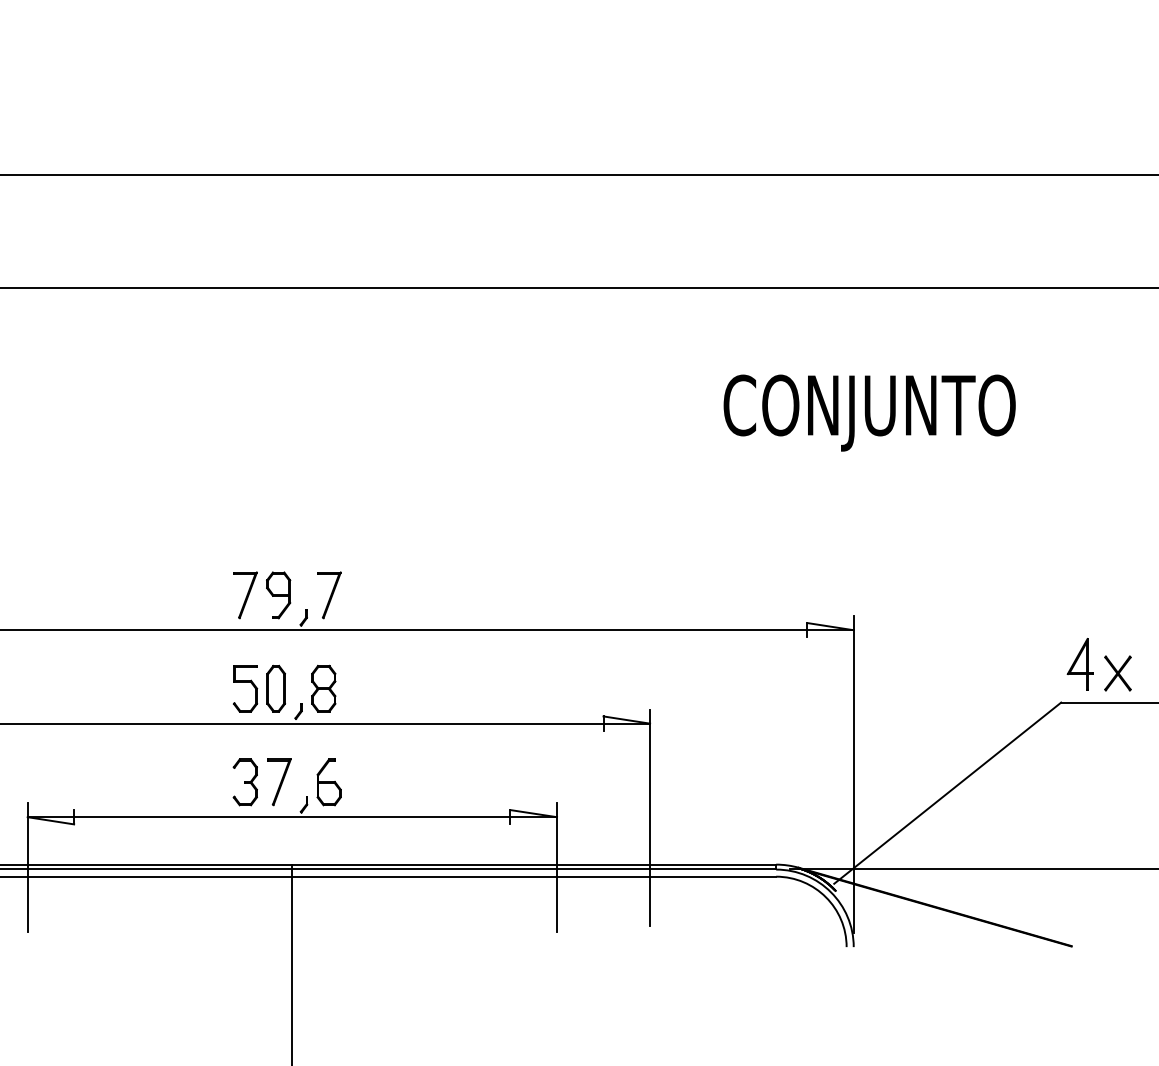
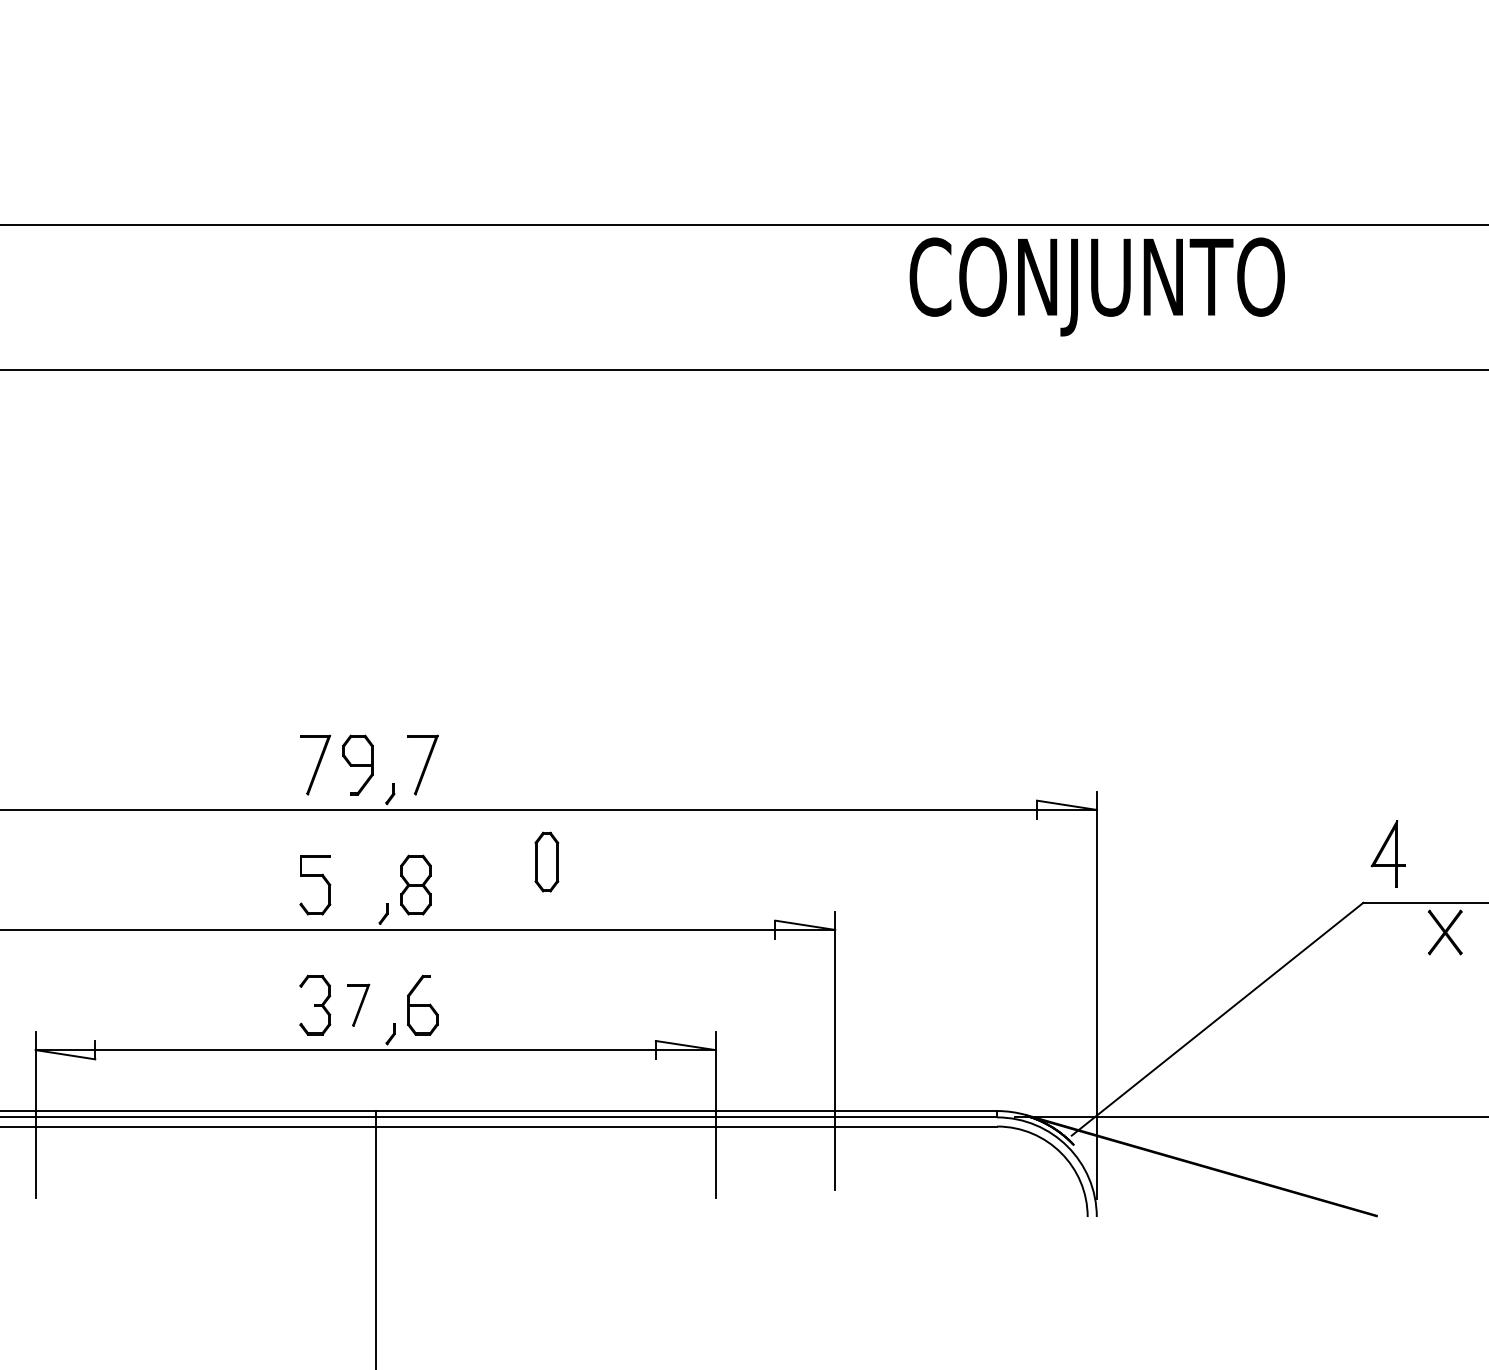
text: (869, 412) -> (1096, 286), moved
part: (1118, 673) -> (1445, 932), moved
part: (275, 688) -> (546, 861), moved
part: (279, 782) -> (358, 1005), size x0.7

